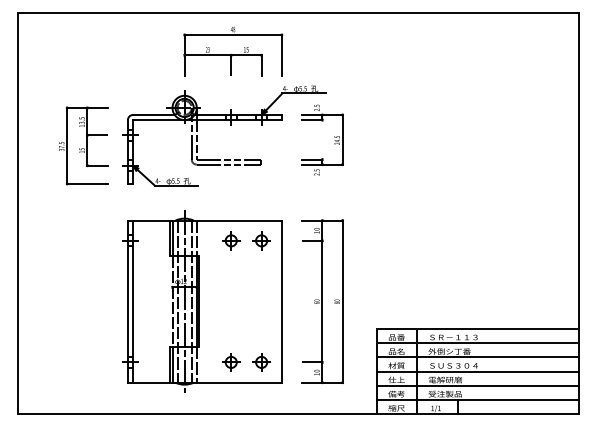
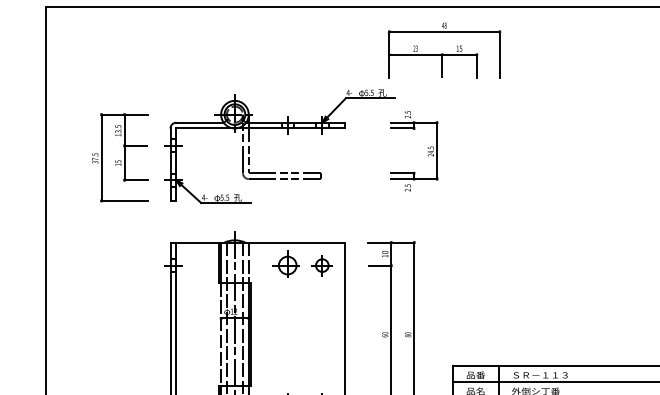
part: (233, 51) -> (444, 50), moved
part: (334, 140) -> (427, 151), moved
part: (231, 240) -> (288, 265), size x1.4

